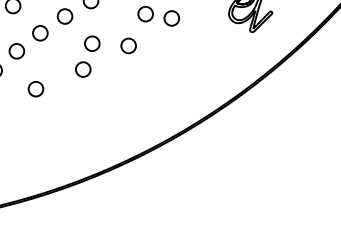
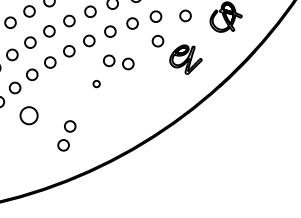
circle: (128, 45) -> (96, 83), size x0.6
part: (87, 56) -> (66, 135), moved
circle: (35, 88) -> (28, 115), size x1.6

